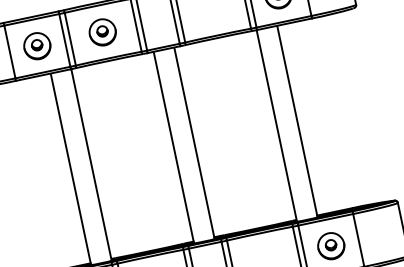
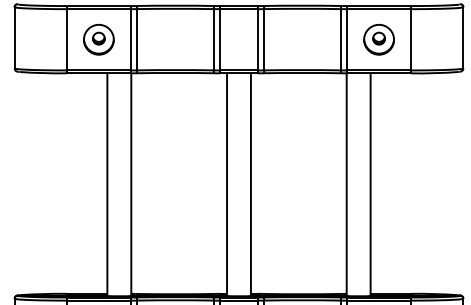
part: (102, 32) -> (174, 39), removed

